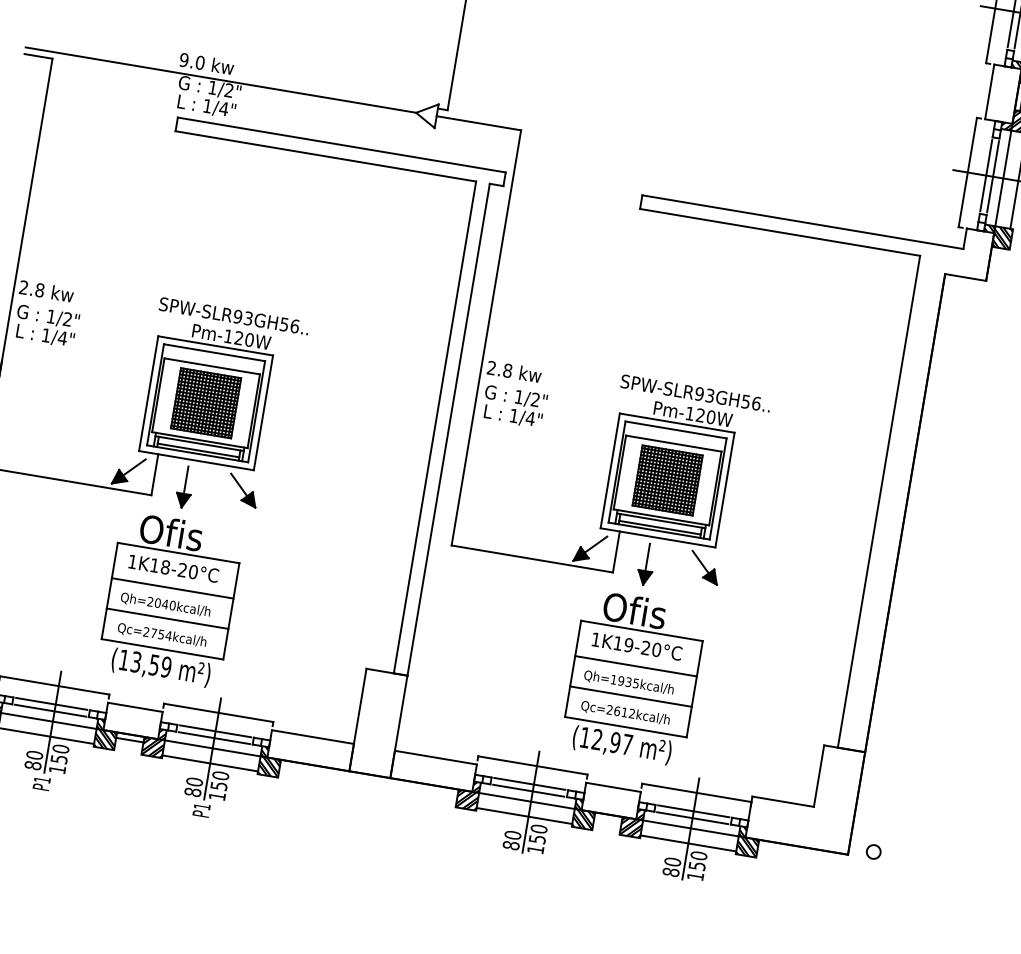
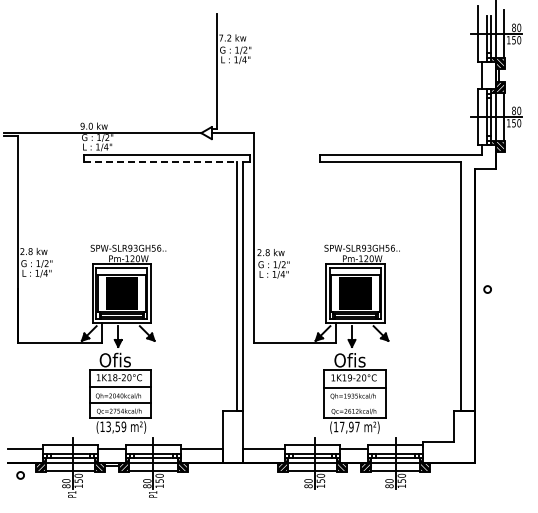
line: (325, 157) -> (160, 162), solid -> dashed
line: (631, 697) -> (355, 403), removed
text: (596, 738) -> (341, 426), (12,97 -> (17,97
circle: (873, 851) -> (487, 289), moved

